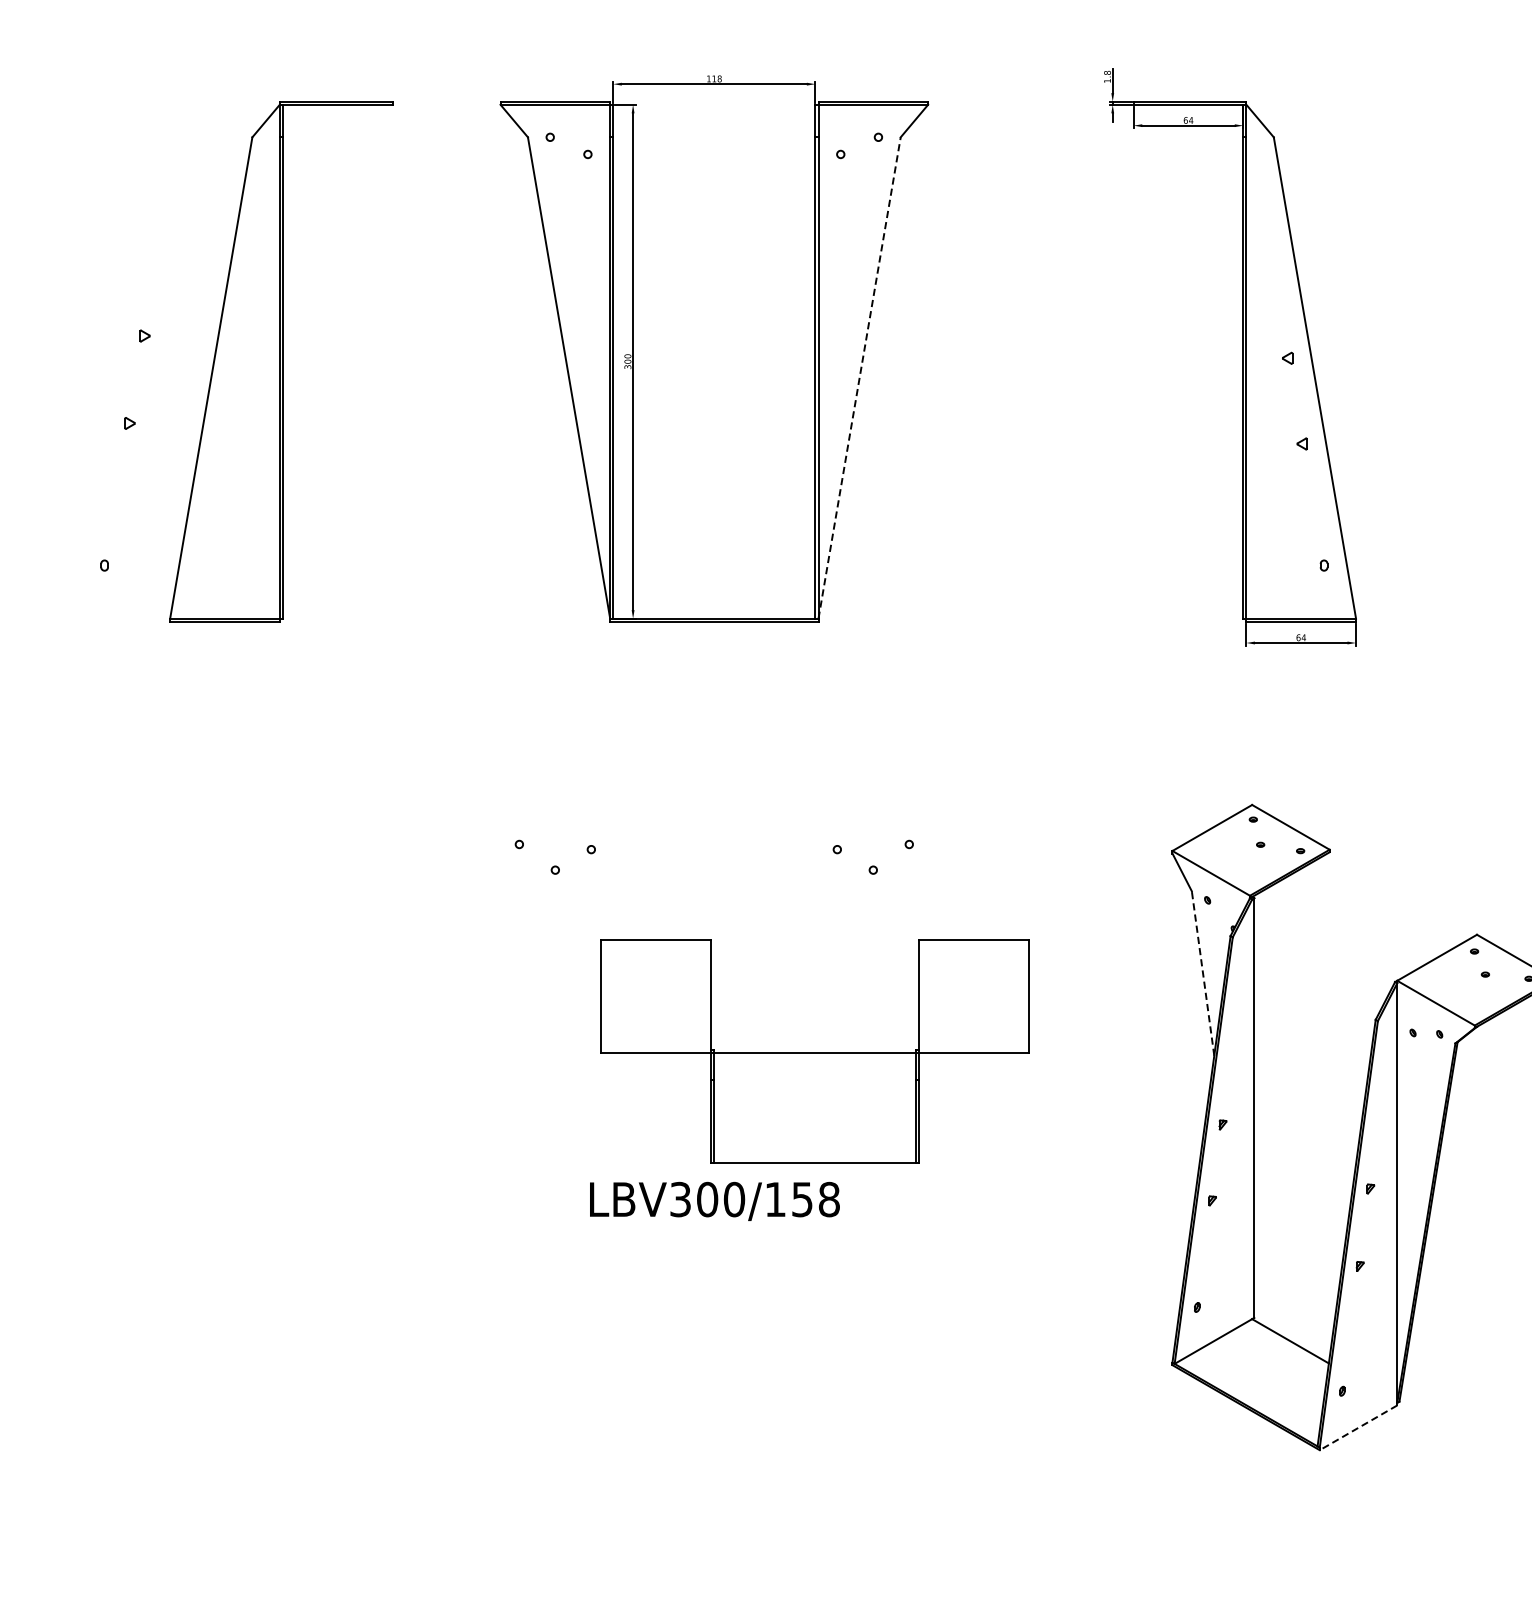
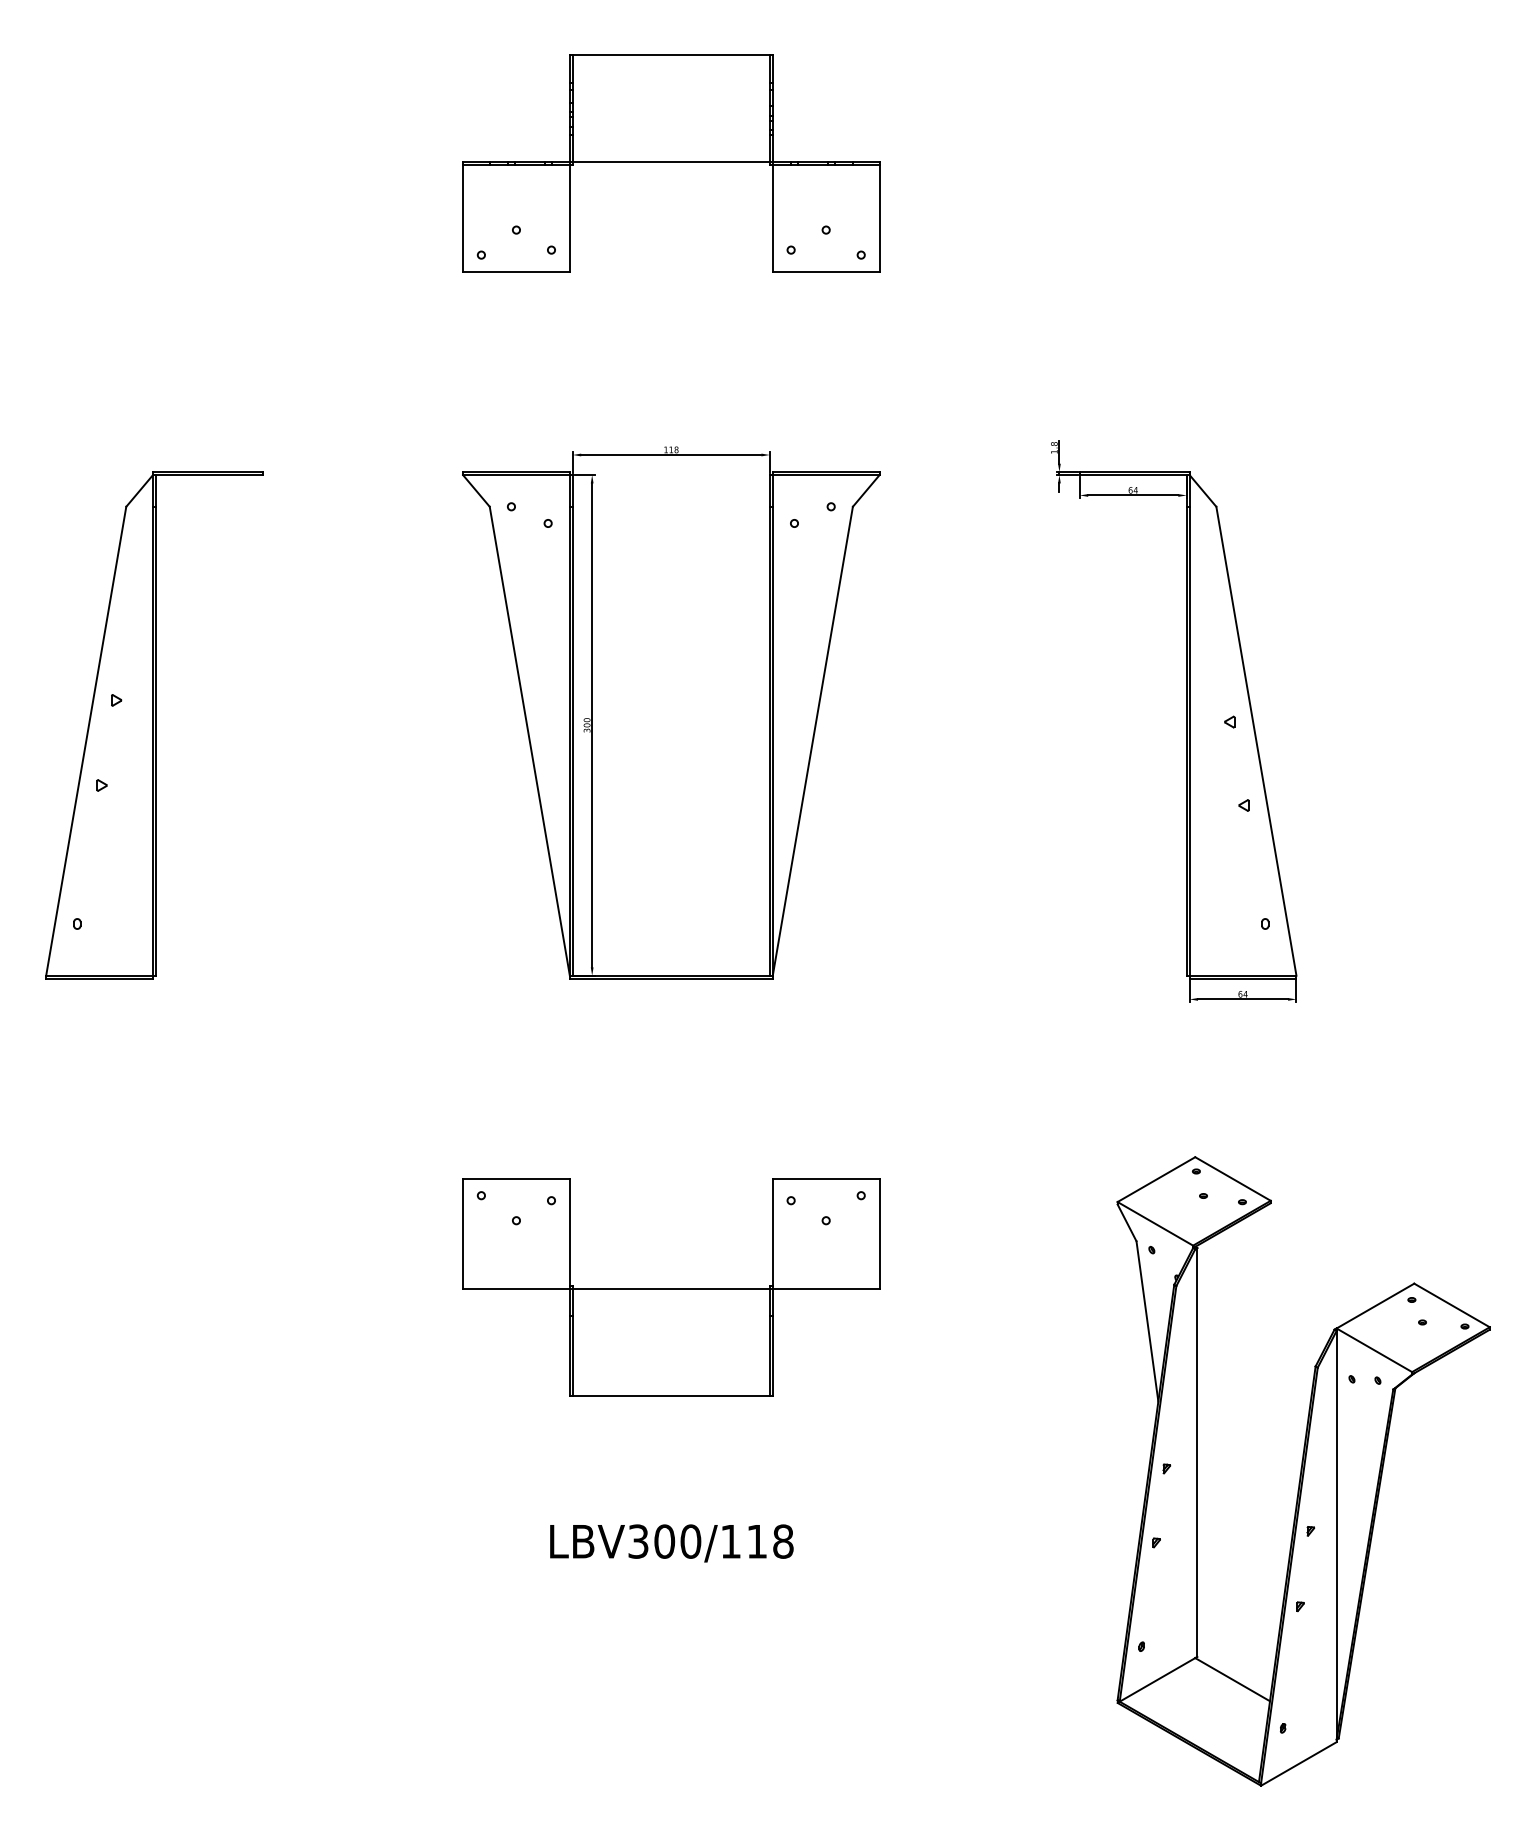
part: (281, 361) -> (154, 725), moved
line: (859, 378) -> (812, 741), dashed -> solid
line: (1203, 973) -> (1147, 1321), dashed -> solid
part: (815, 1051) -> (671, 1287), moved
text: (801, 1199) -> (756, 1541), LBV300/158 -> LBV300/118
line: (1358, 1427) -> (1298, 1763), dashed -> solid

